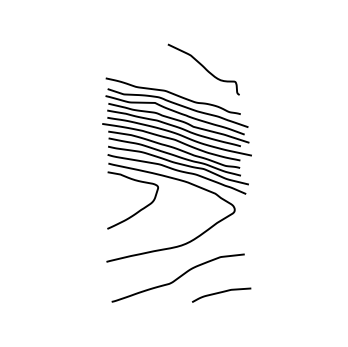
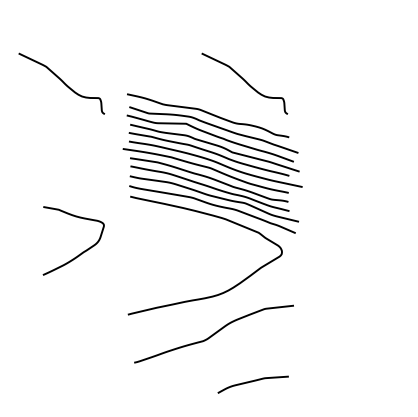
curve: (52, 68) -> (62, 82), added
curve: (140, 209) -> (82, 251), moved
curve: (221, 293) -> (252, 382), moved

